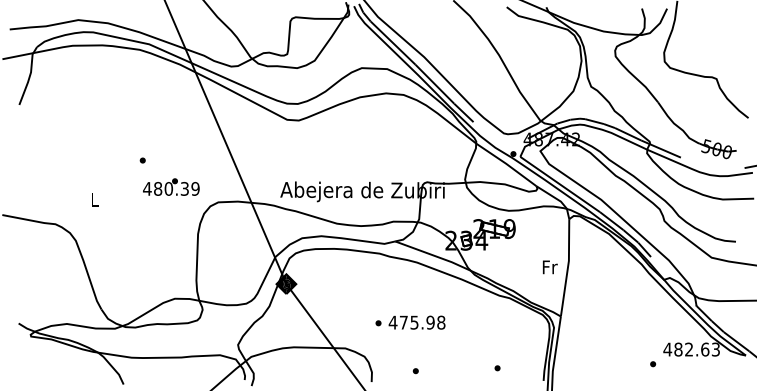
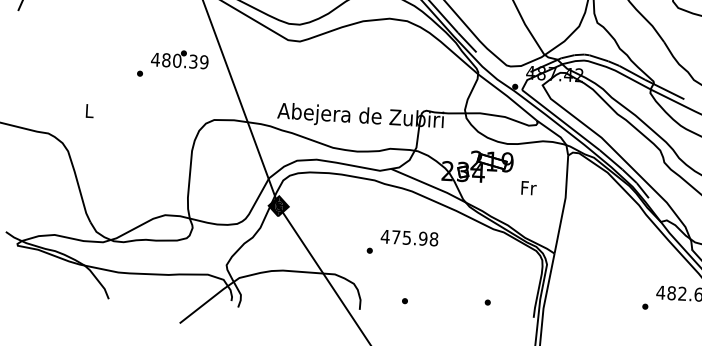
text: (171, 186) -> (180, 58), moved
text: (550, 267) -> (529, 188), moved
text: (416, 322) -> (408, 237), moved

